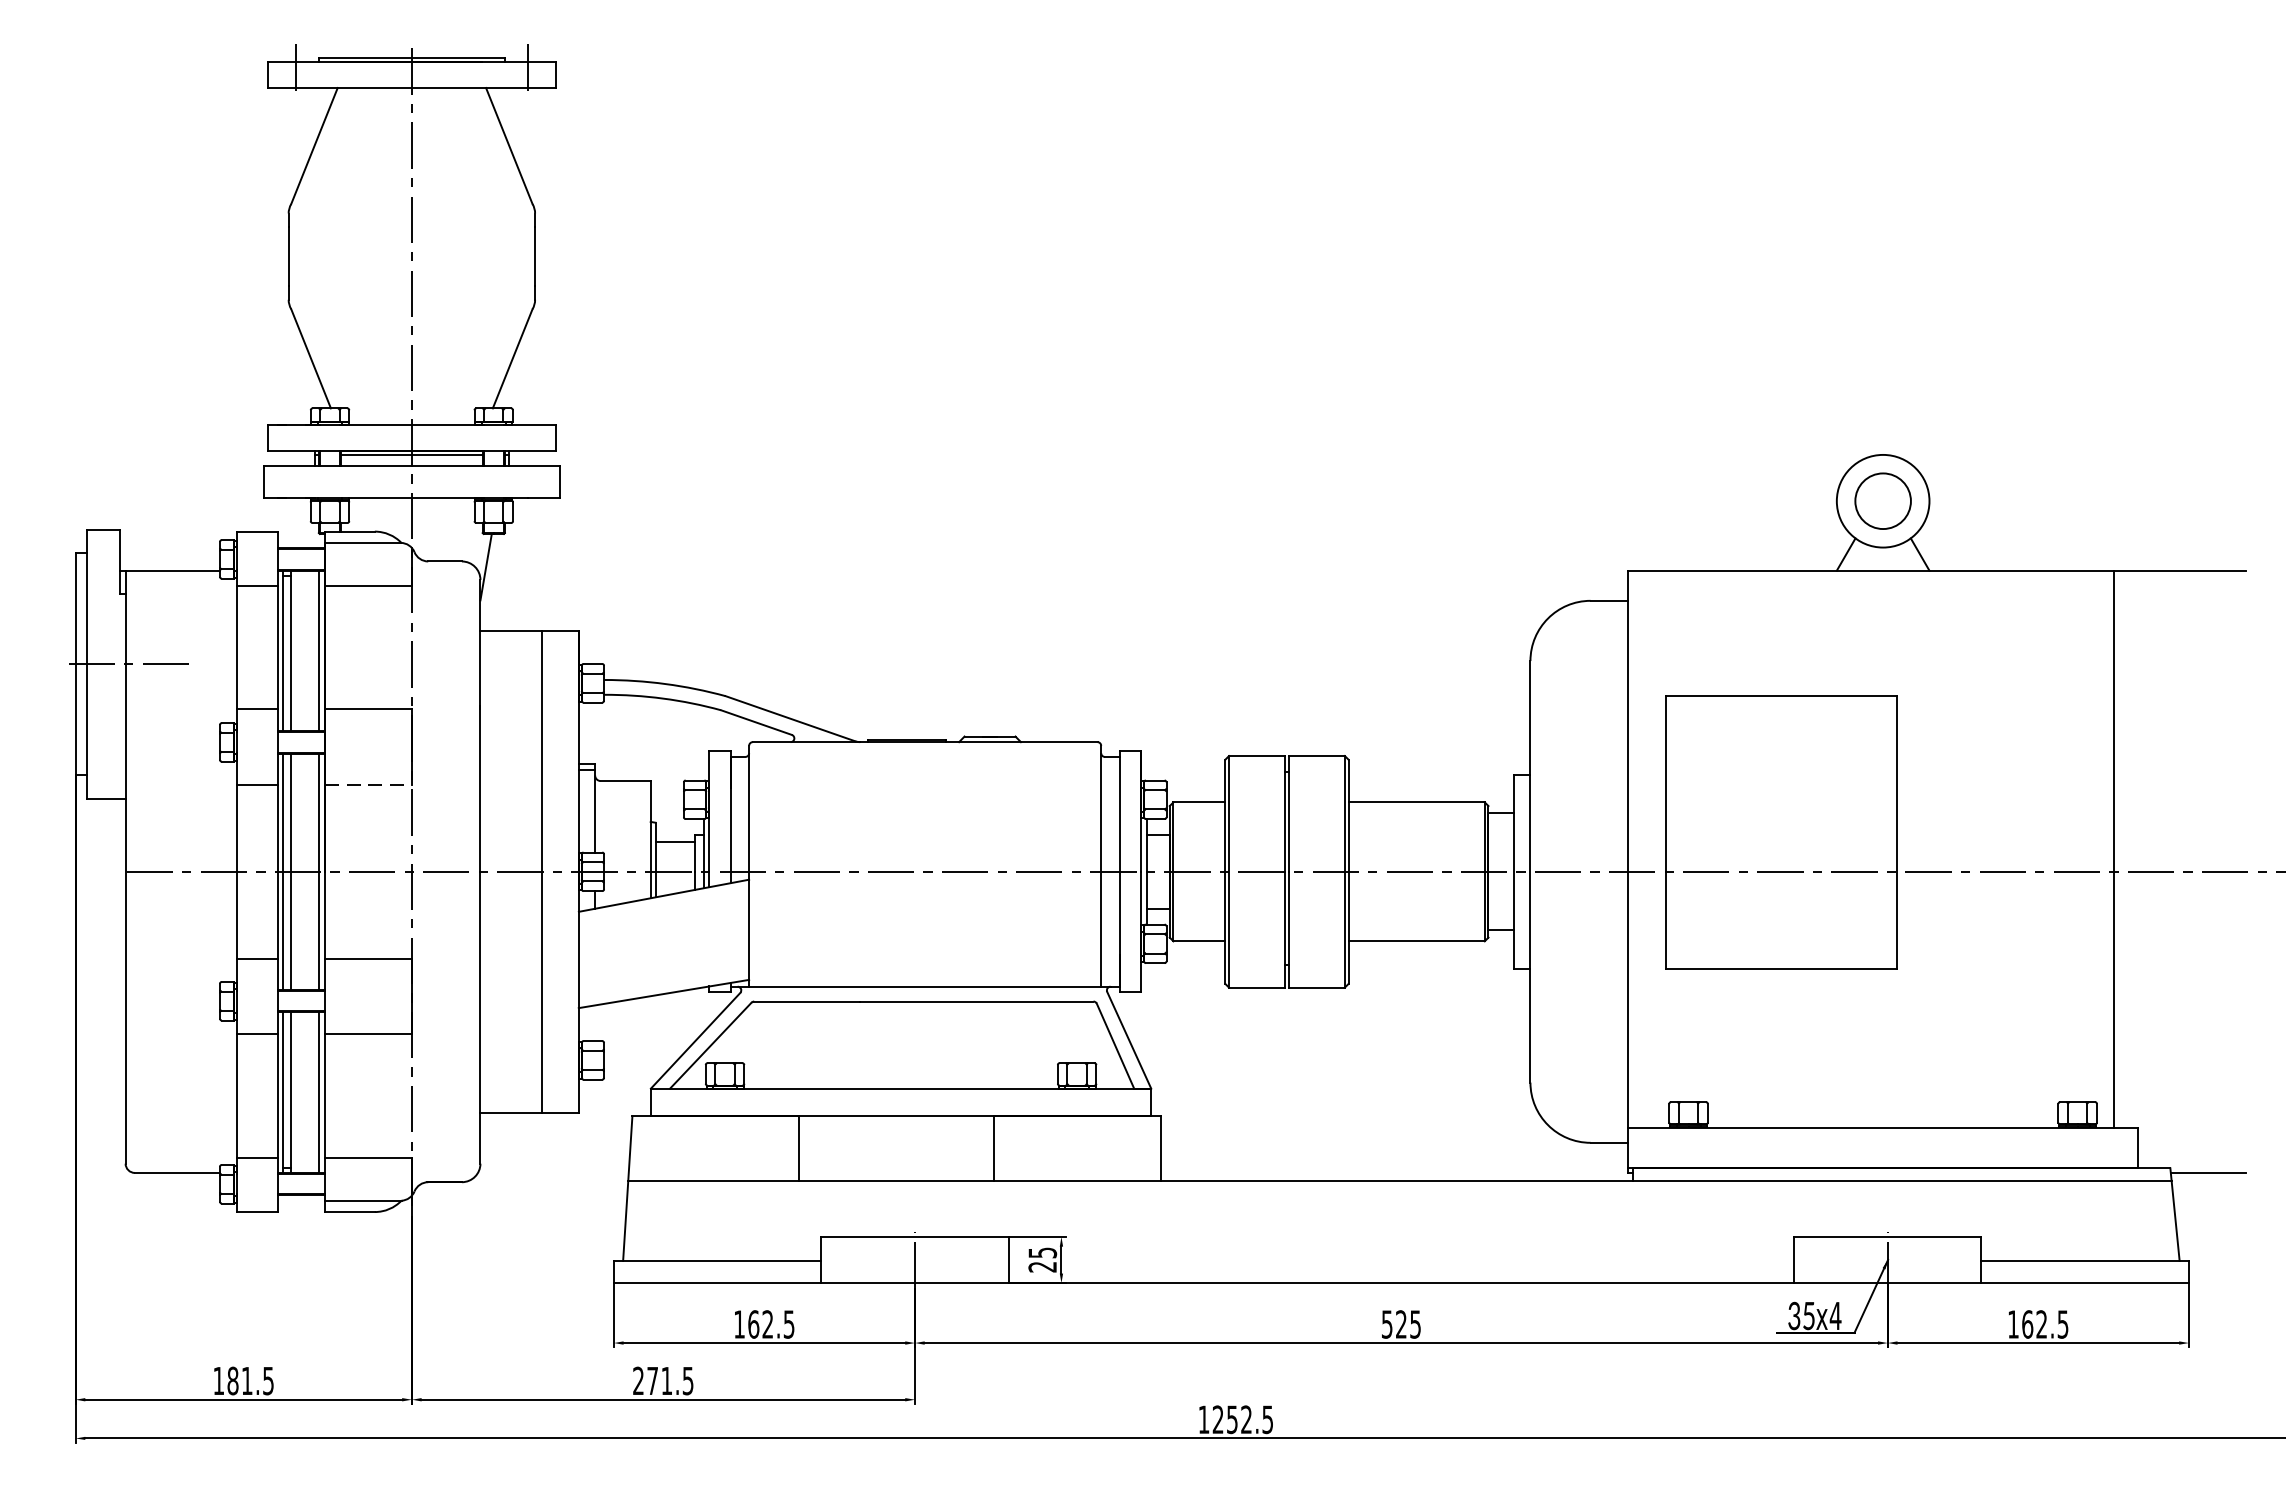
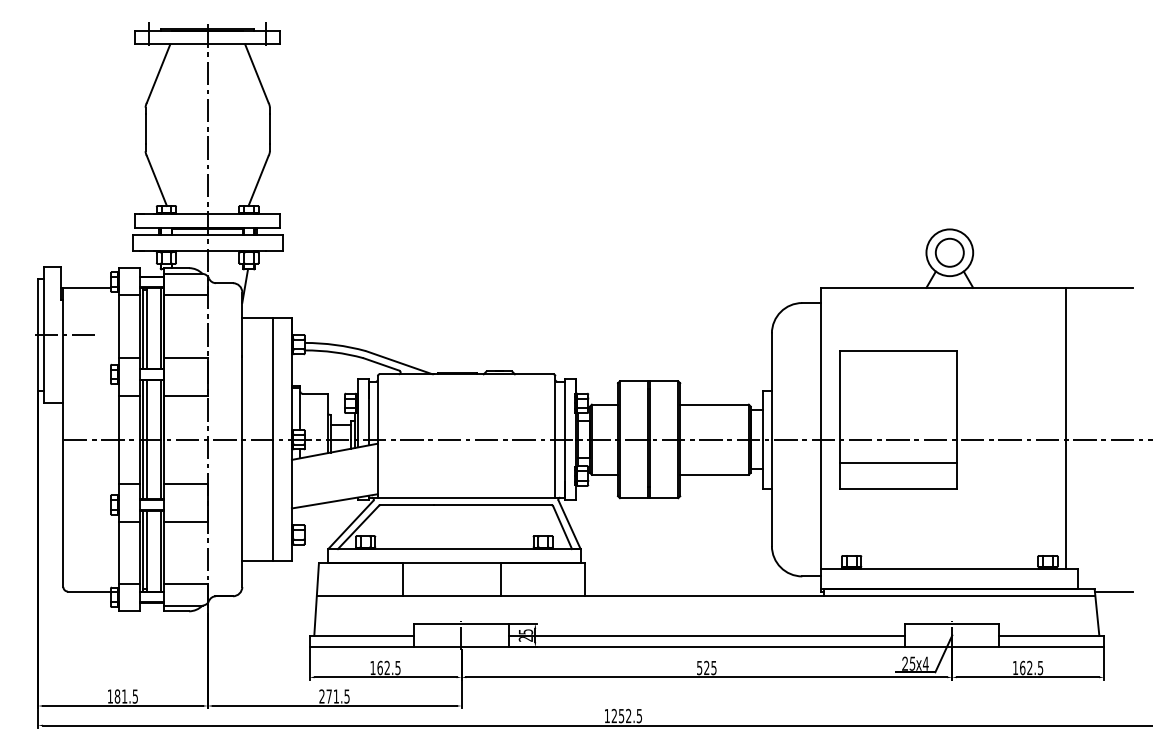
line: (367, 784) -> (185, 395), dashed -> solid
line: (1781, 918) -> (898, 463), added
line: (1400, 1261) -> (706, 636), added
text: (1793, 1319) -> (904, 665), 35 -> 25

